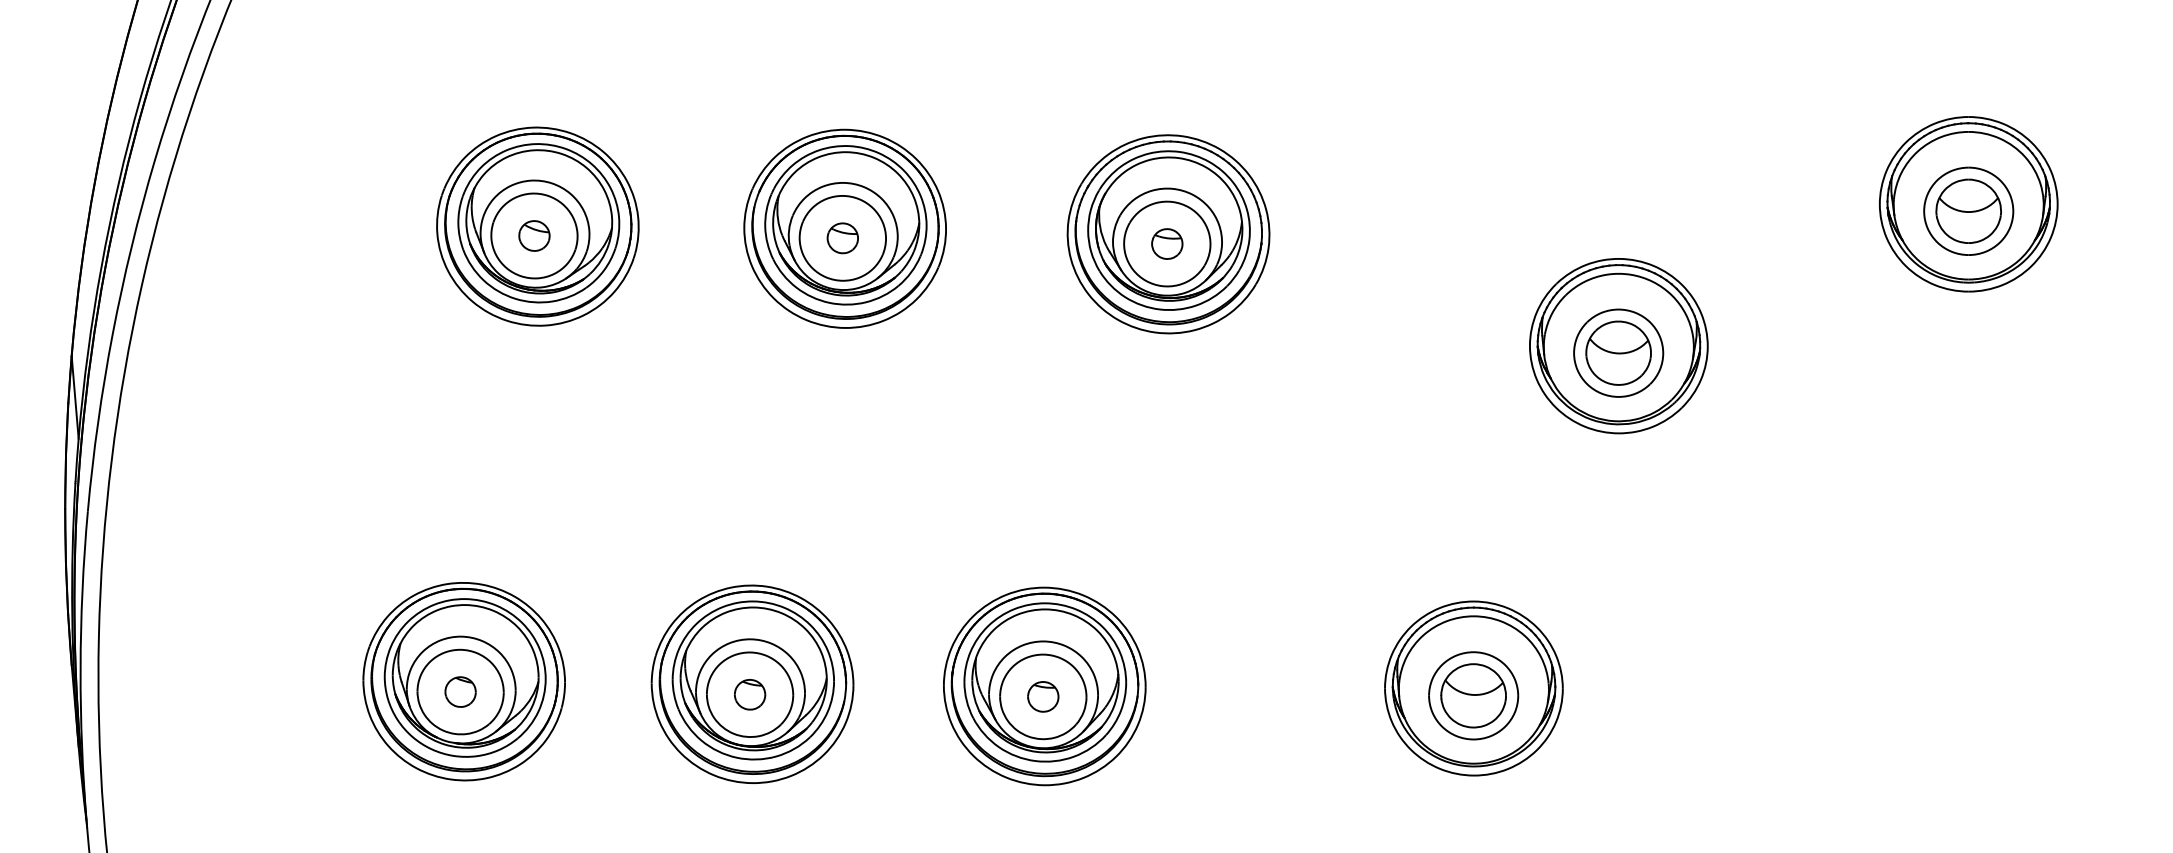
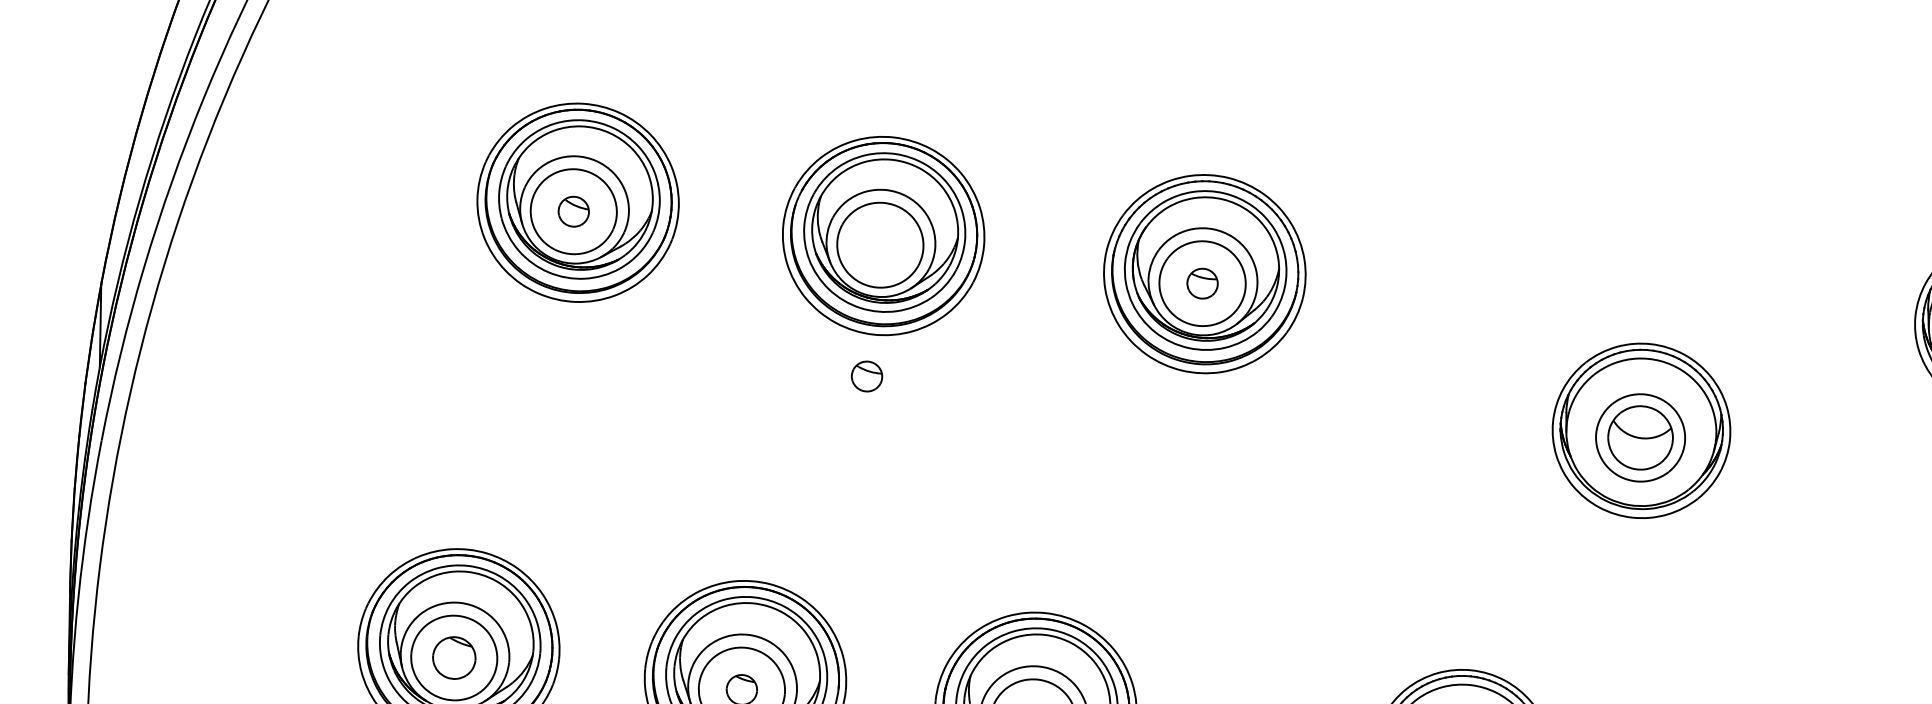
part: (842, 238) -> (866, 376), moved
part: (460, 691) -> (454, 657), size x1.4

